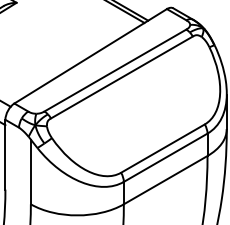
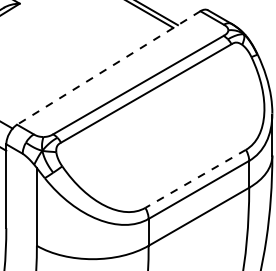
line: (90, 55) -> (108, 67), solid -> dashed
line: (162, 149) -> (195, 179), solid -> dashed

